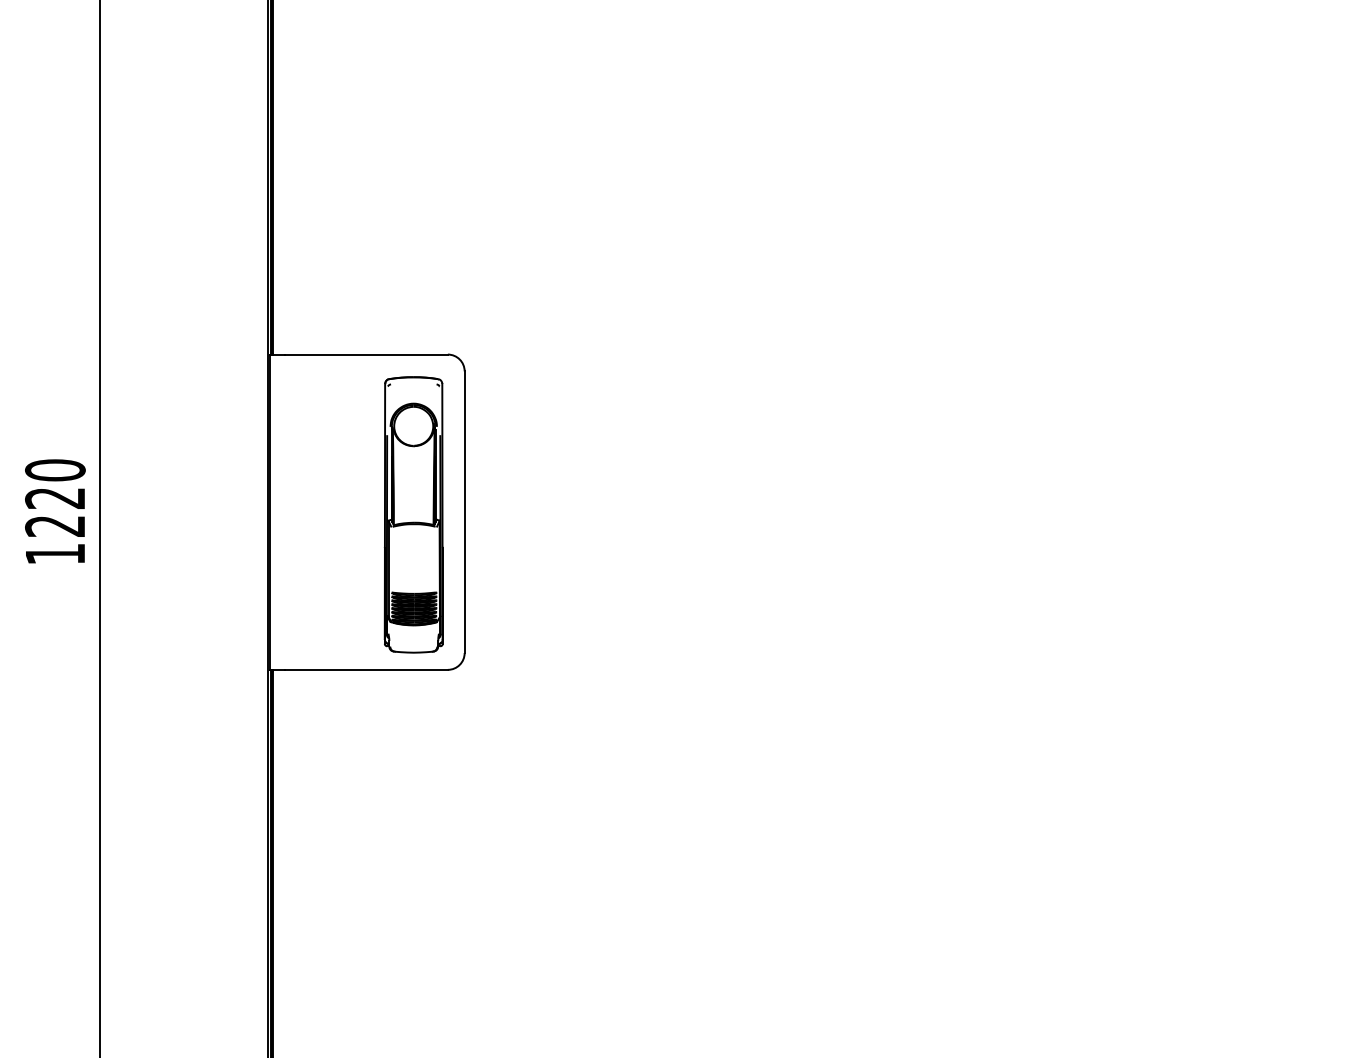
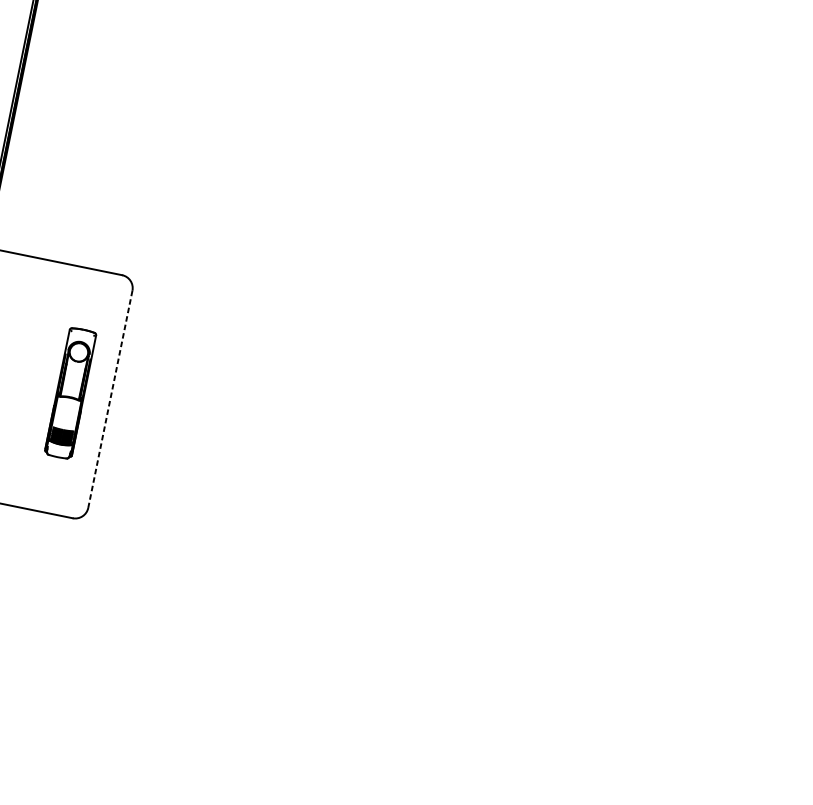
line: (464, 512) -> (110, 399), solid -> dashed
part: (413, 514) -> (70, 393), size x0.6

